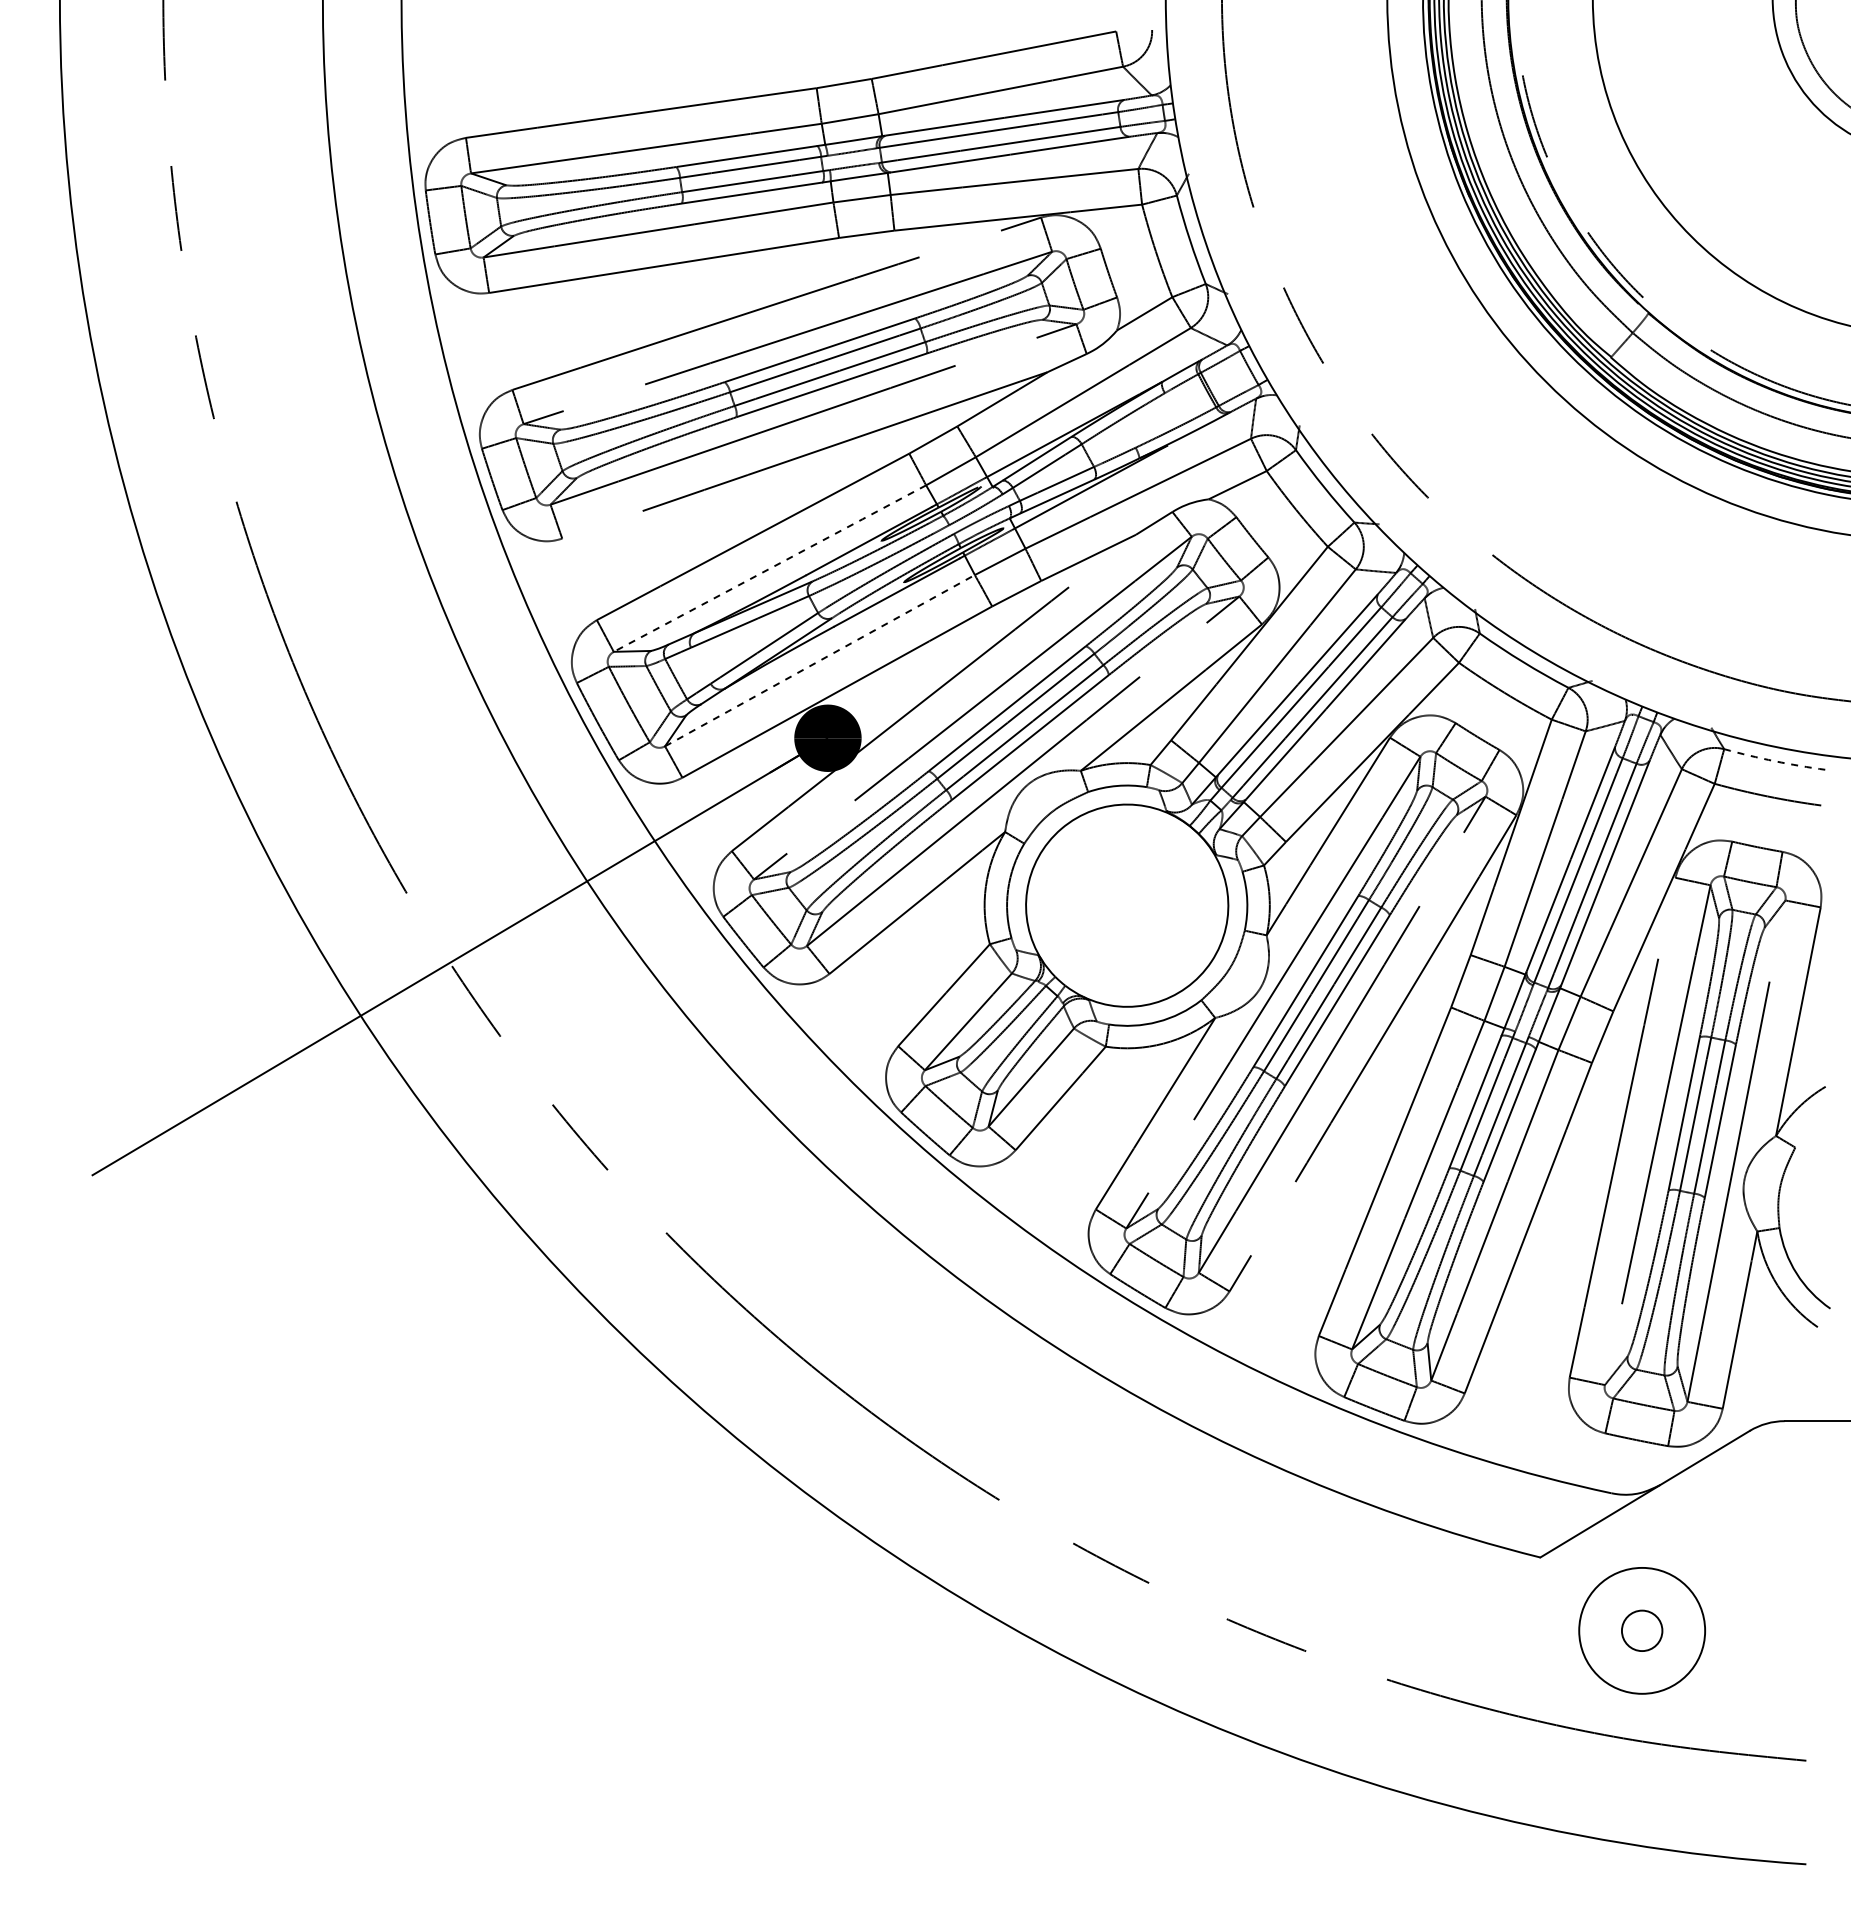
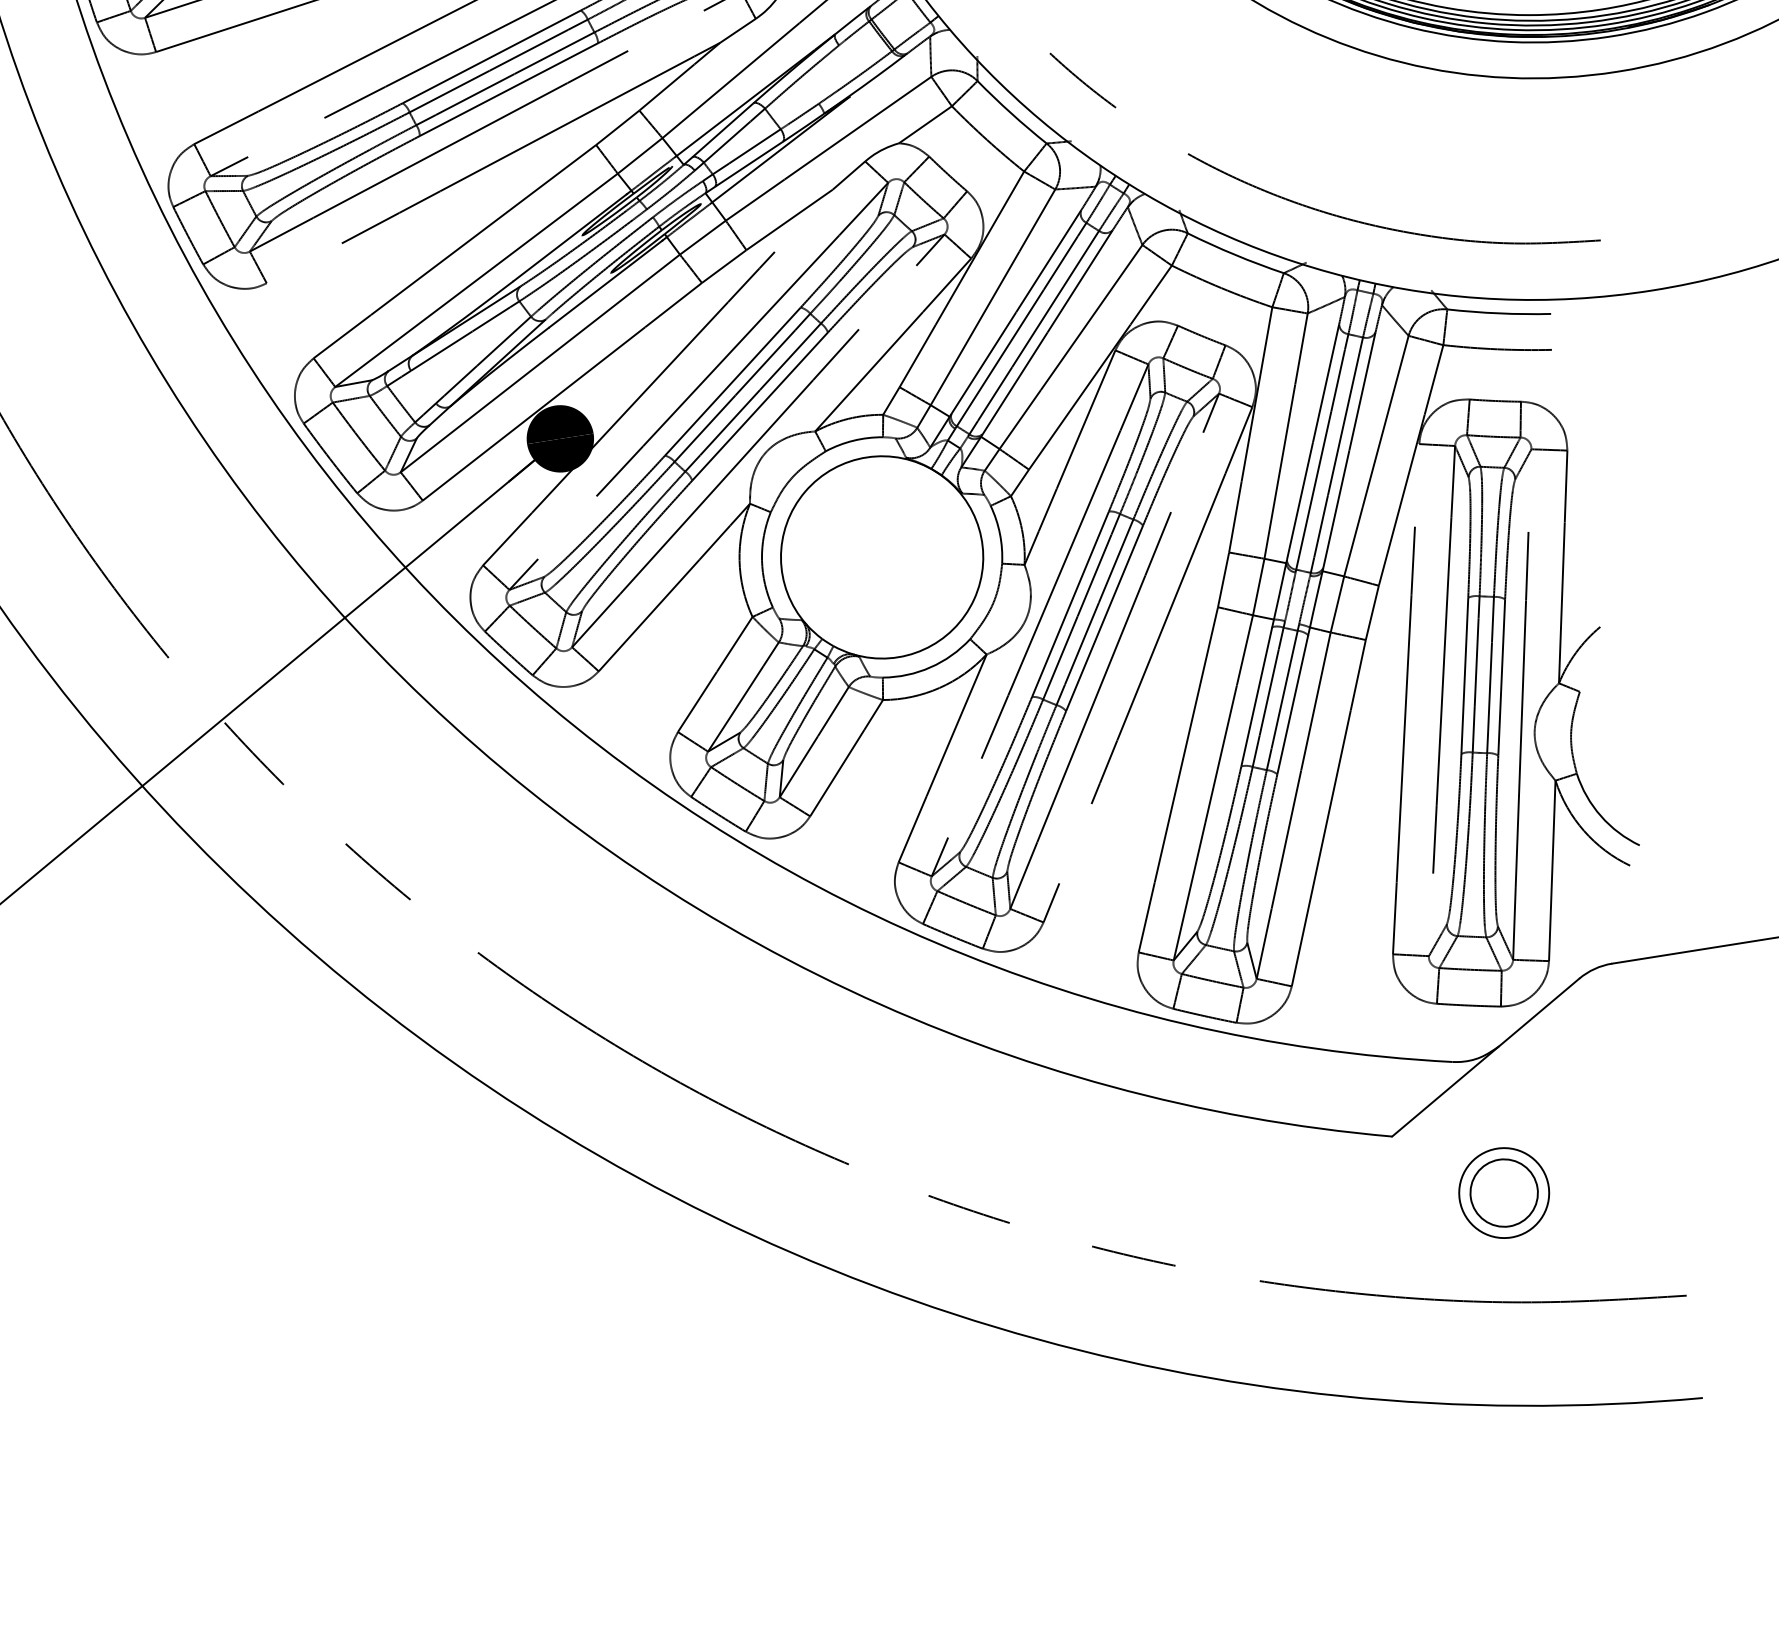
line: (769, 569) -> (476, 281), dashed -> solid
line: (820, 660) -> (540, 363), dashed -> solid
arc: (1774, 761) -> (1498, 313), dashed -> solid
circle: (1641, 1630) -> (1503, 1192), size x1.67
circle: (1642, 1630) -> (1504, 1192), size x0.71

